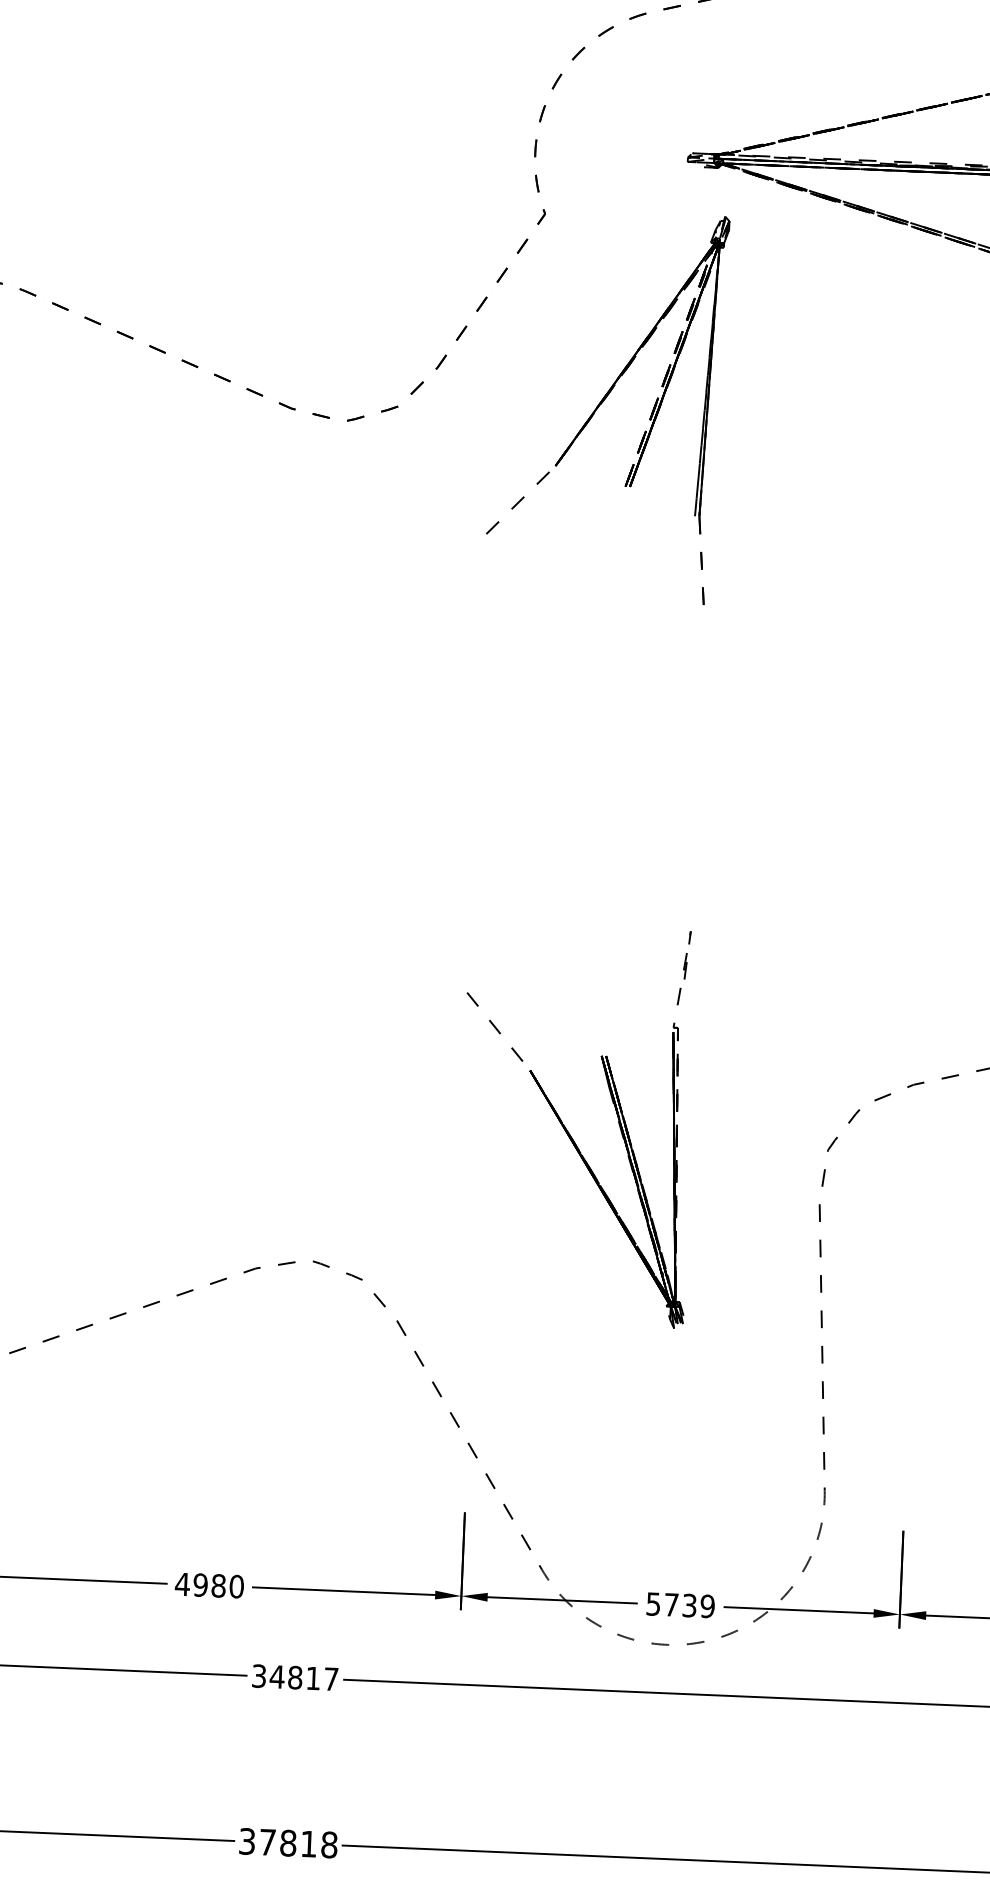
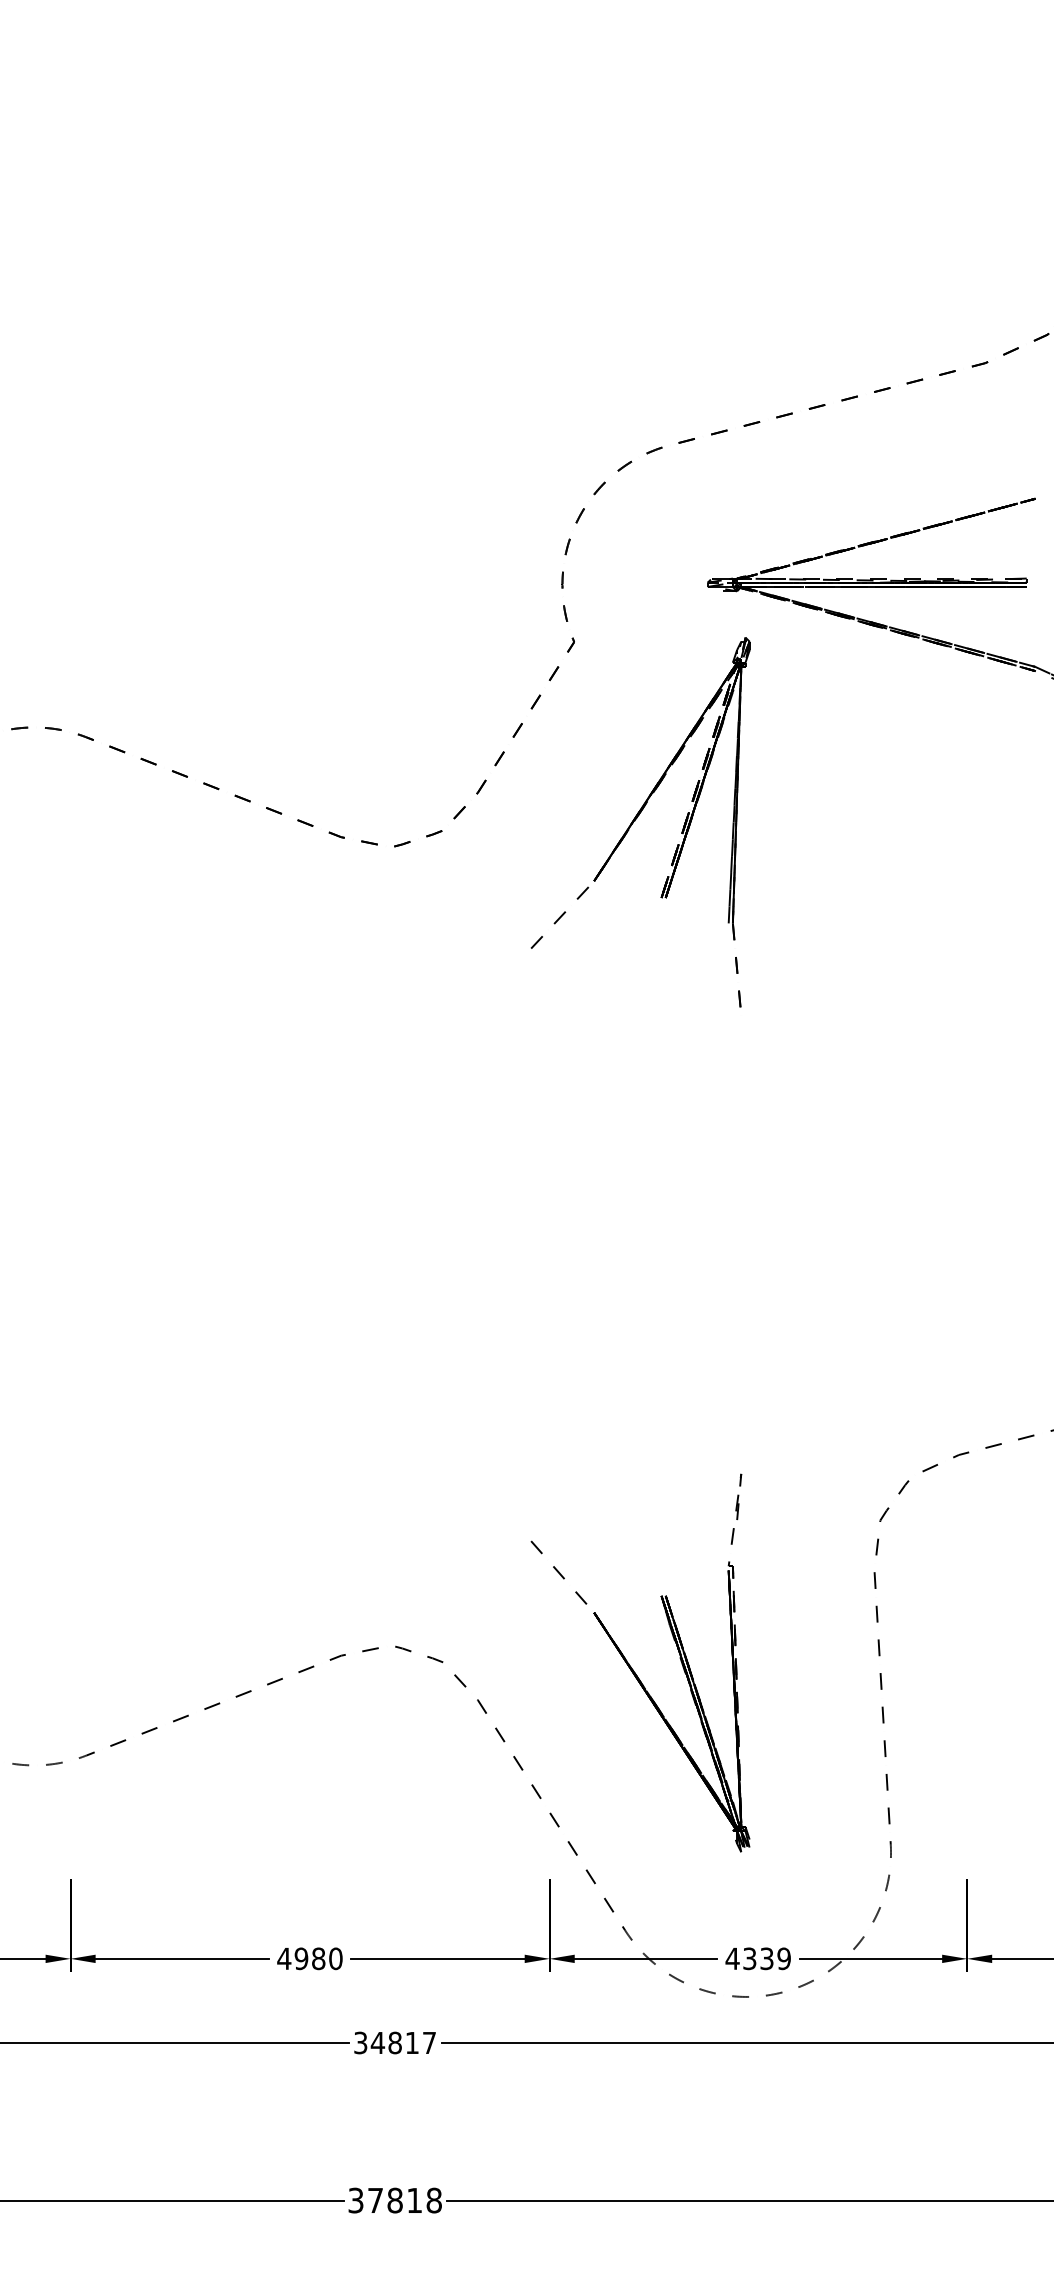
part: (567, 1128) -> (631, 1666), moved
text: (661, 1604) -> (740, 1958), 5739 -> 4339

